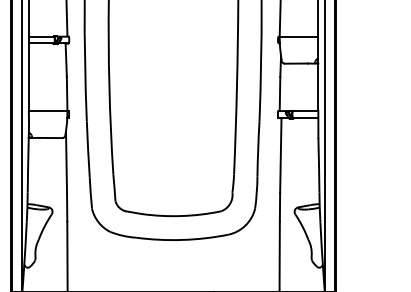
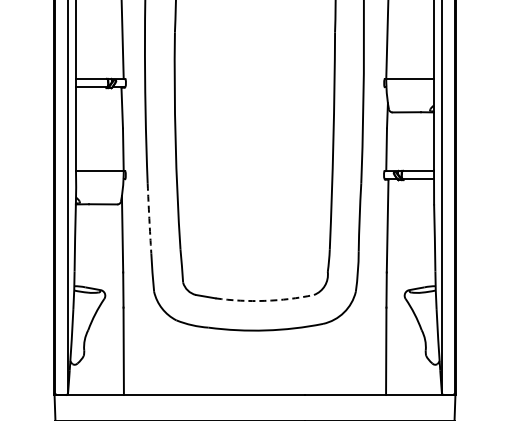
arc: (88, 149) -> (149, 218), solid -> dashed
arc: (181, 215) -> (264, 300), solid -> dashed

